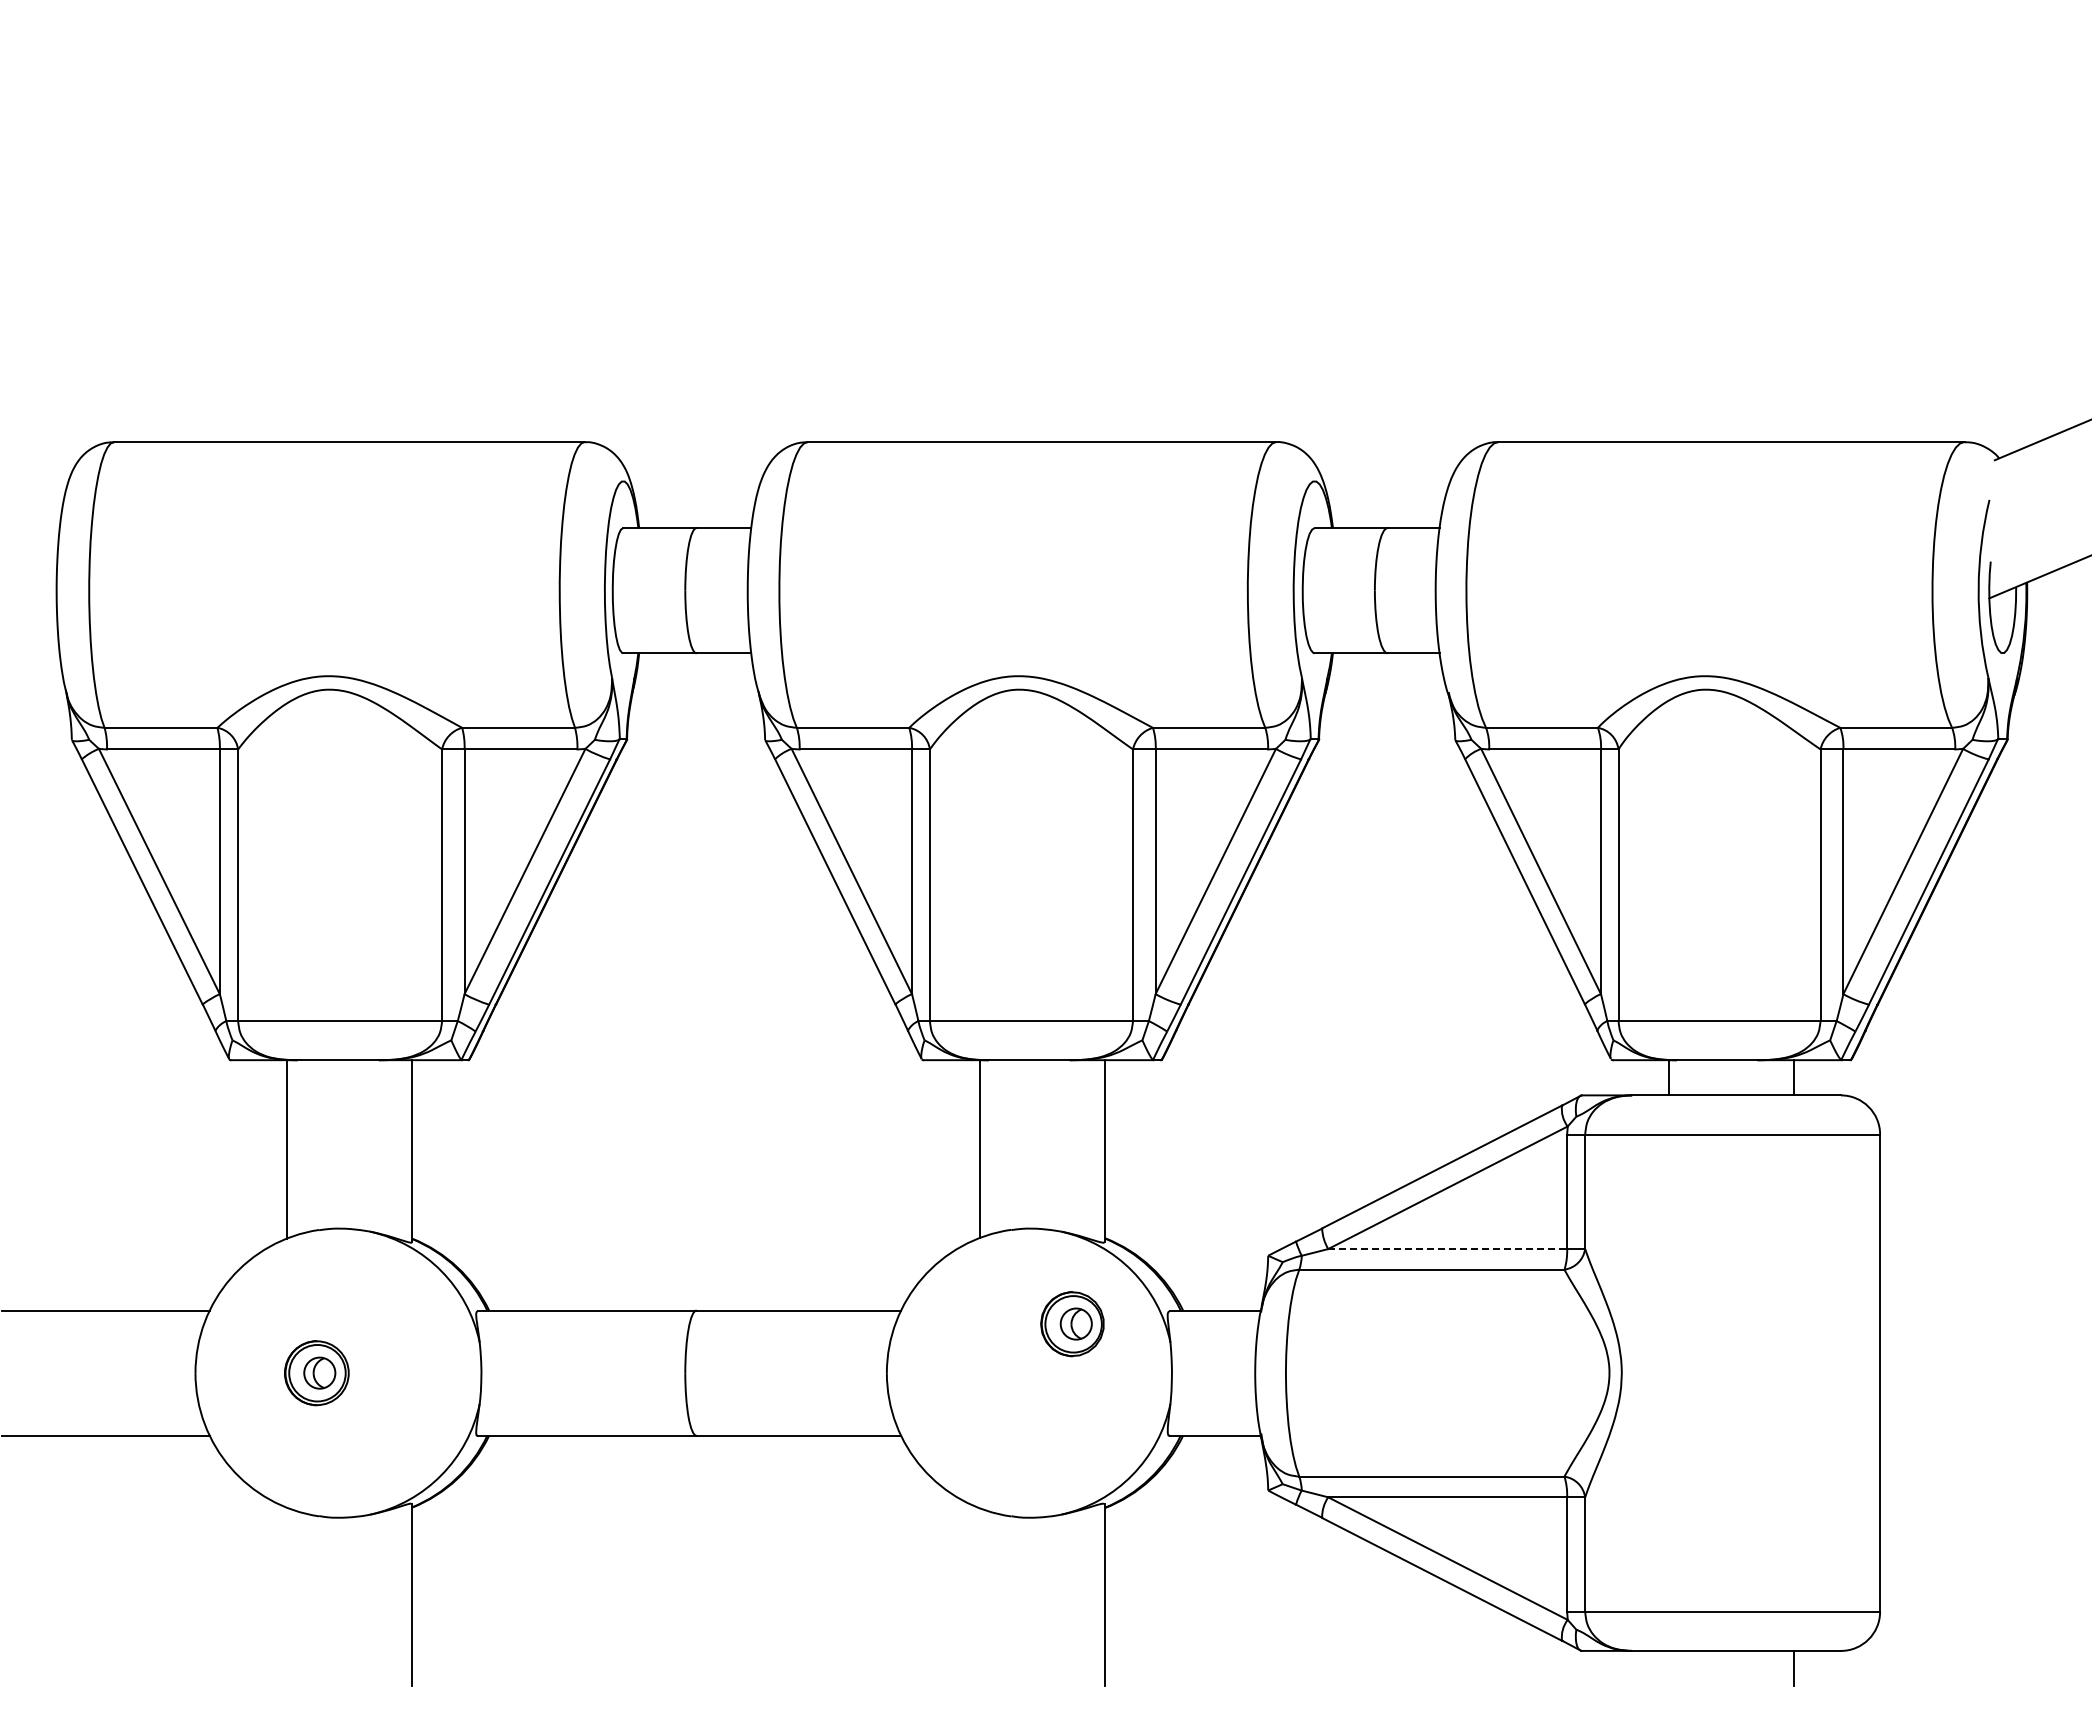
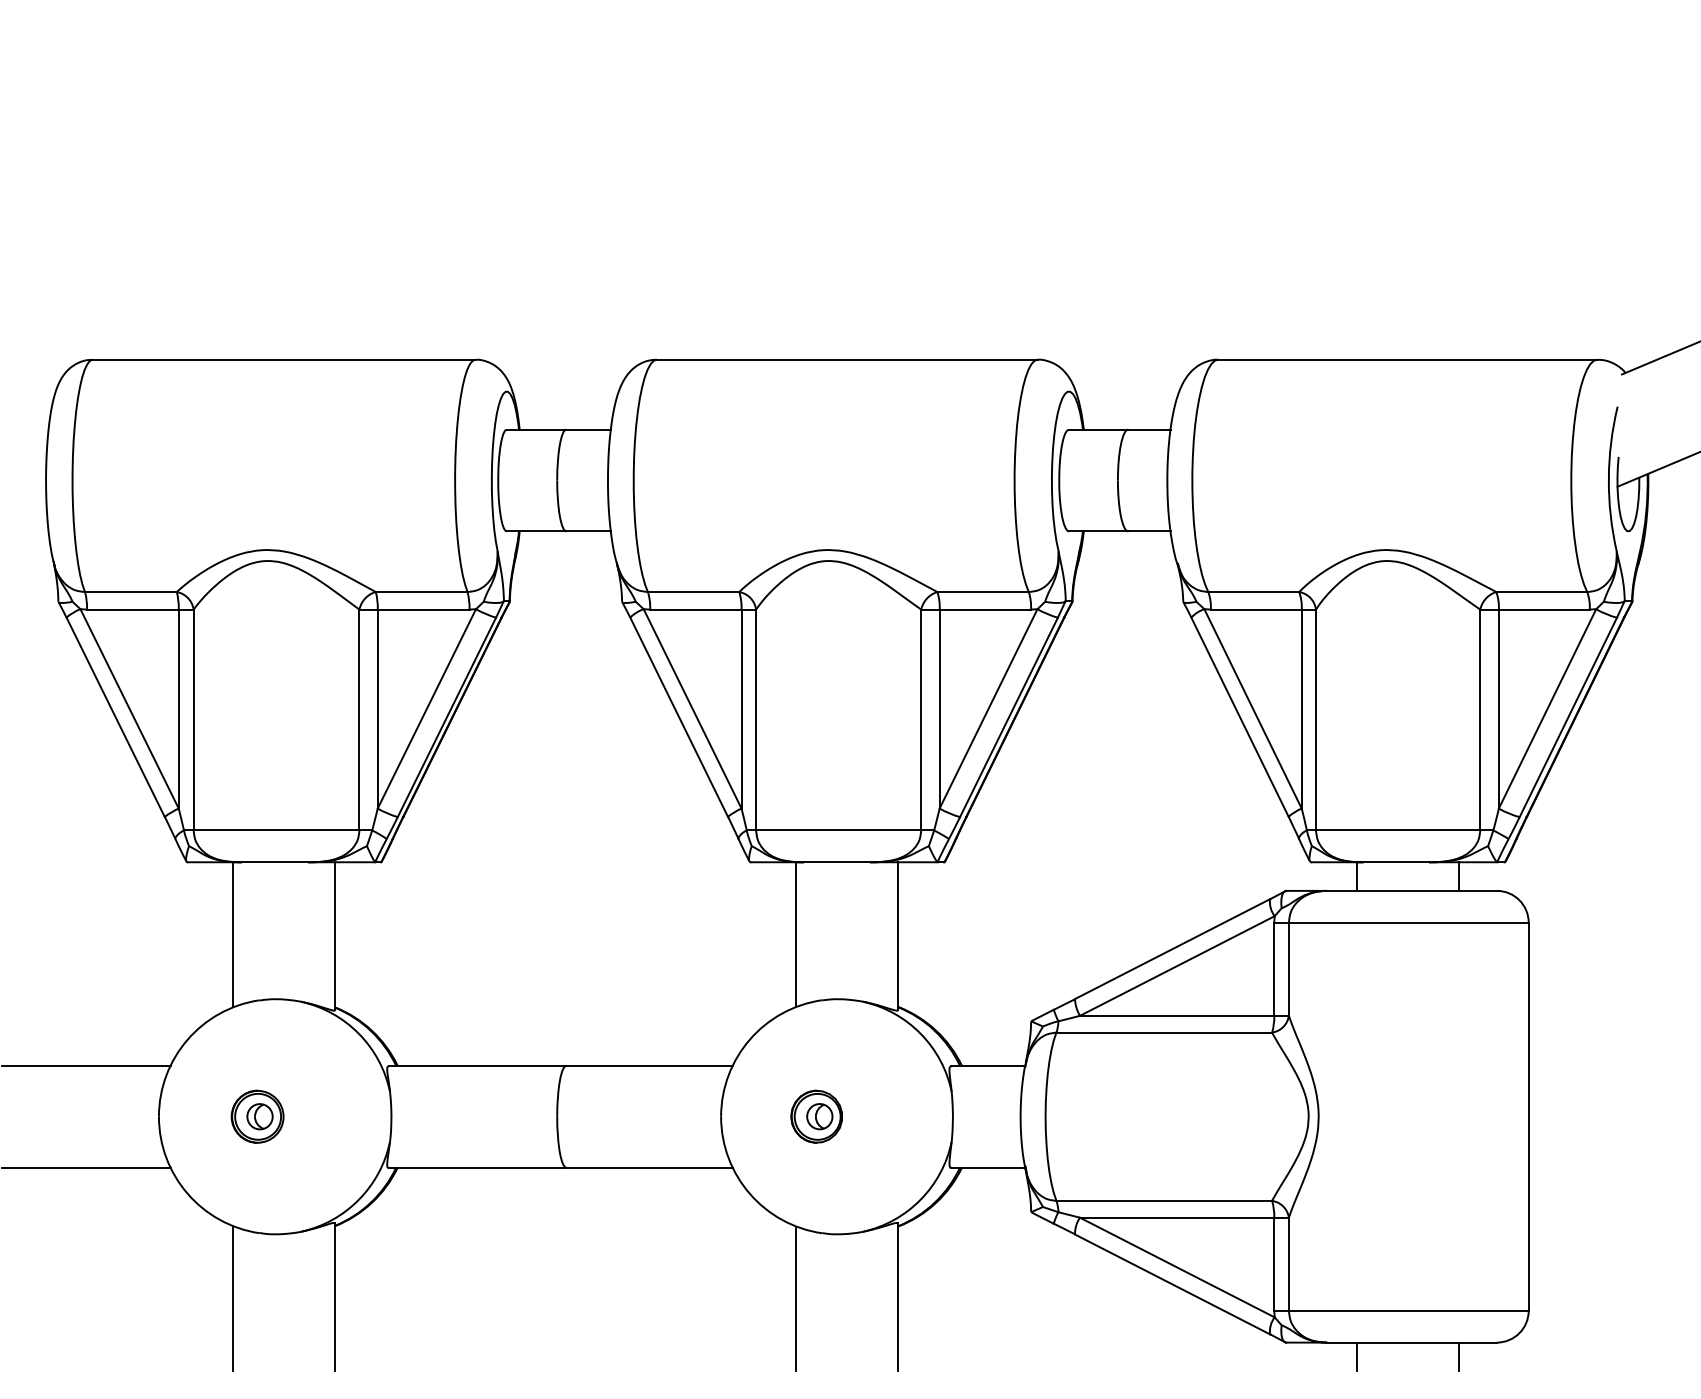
line: (1448, 1249) -> (1177, 1016), dashed -> solid
part: (1072, 1324) -> (816, 1117), moved
line: (286, 1596) -> (232, 1298), added
line: (979, 1597) -> (796, 1299), added
line: (1668, 1668) -> (1356, 1356), added

